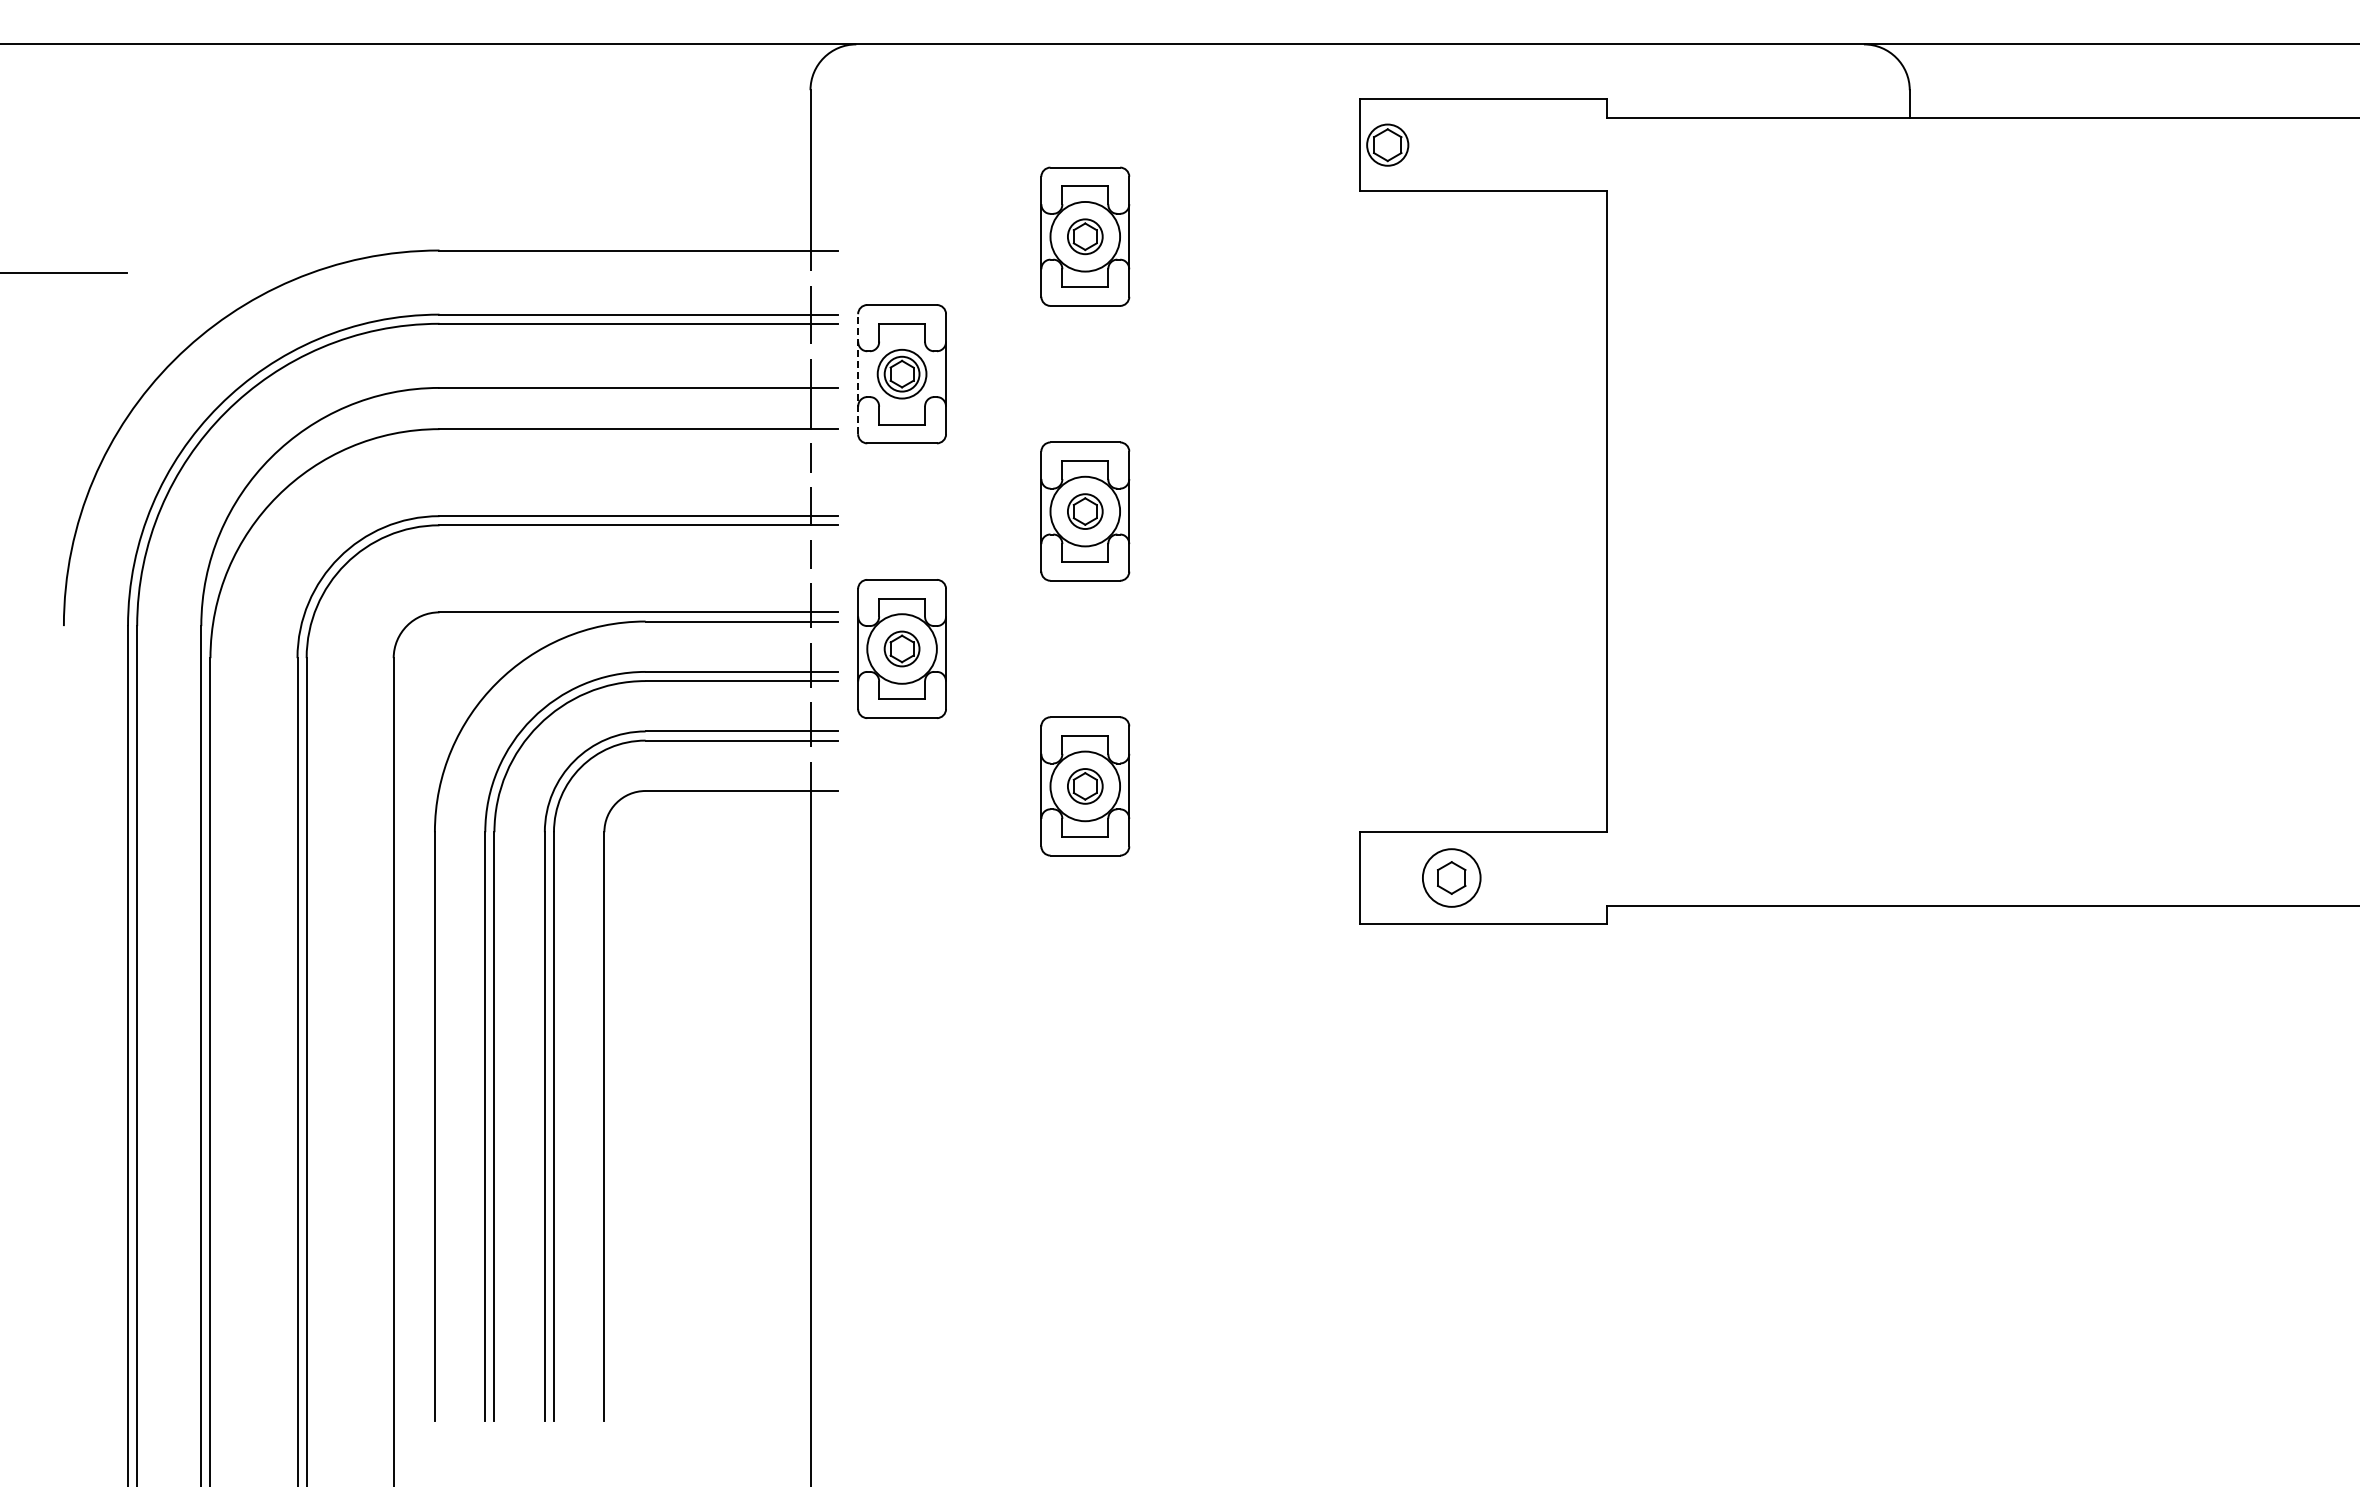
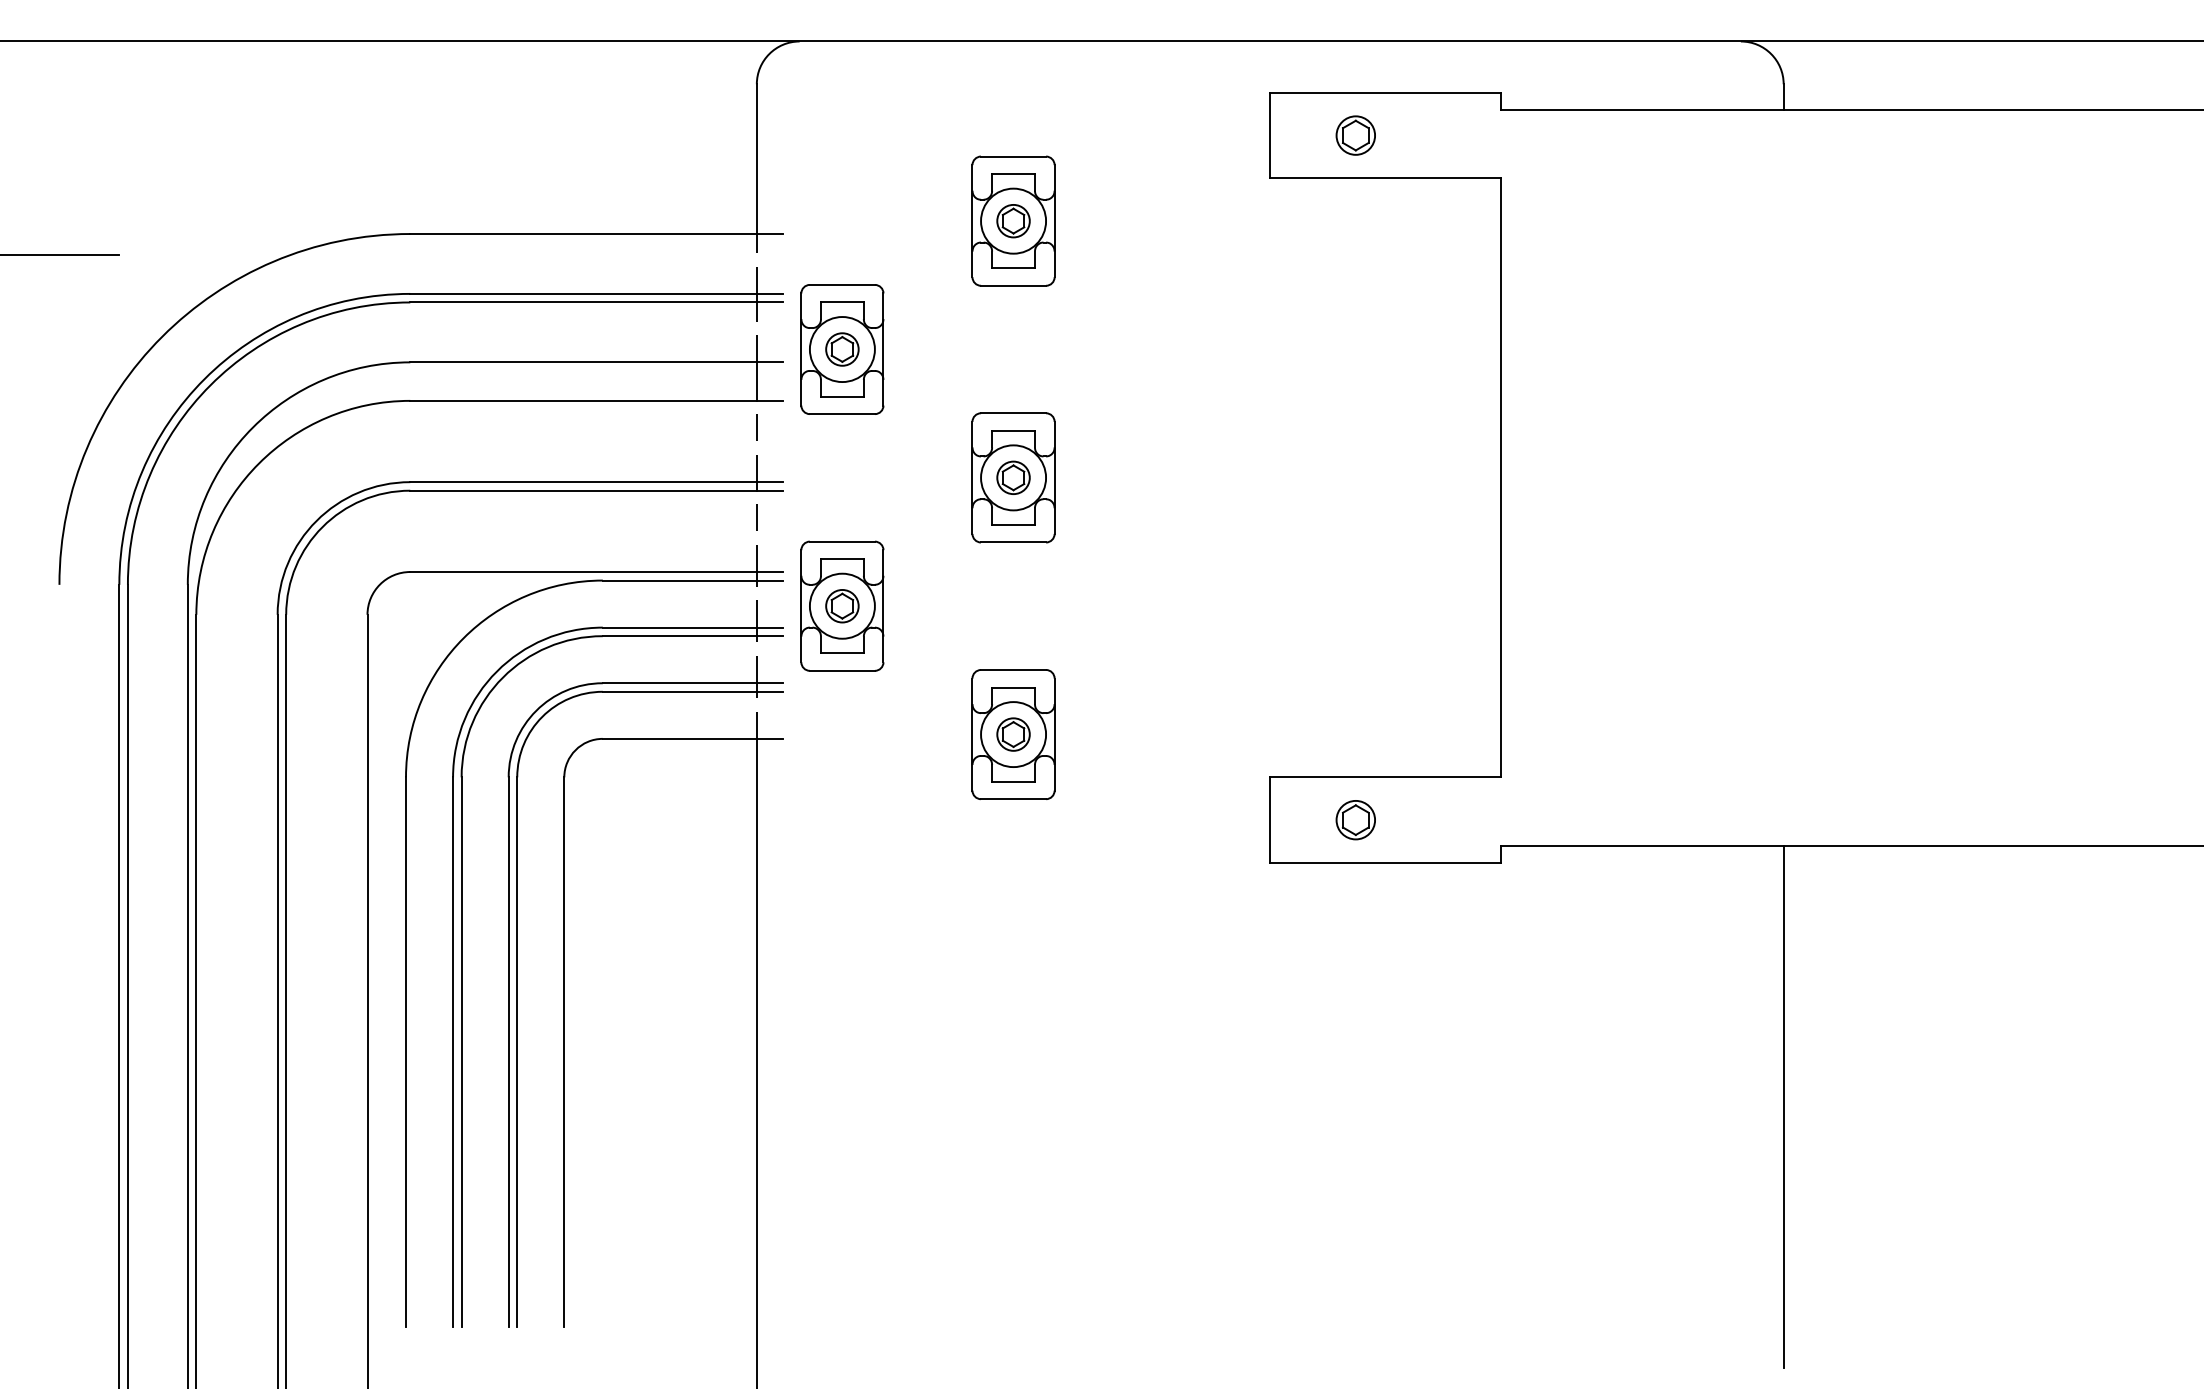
part: (1387, 144) -> (1355, 134), moved
line: (858, 373) -> (801, 348), dashed -> solid
circle: (901, 374) -> (841, 349), size x1.43
circle: (1451, 877) -> (1355, 819), size x0.71
line: (1909, 1184) -> (1783, 1106), added

